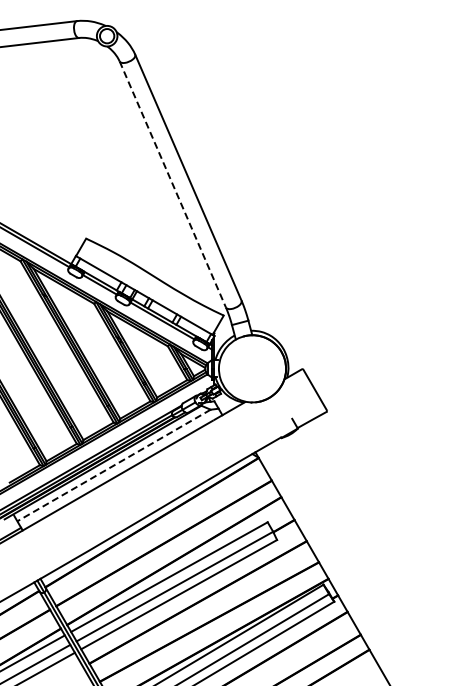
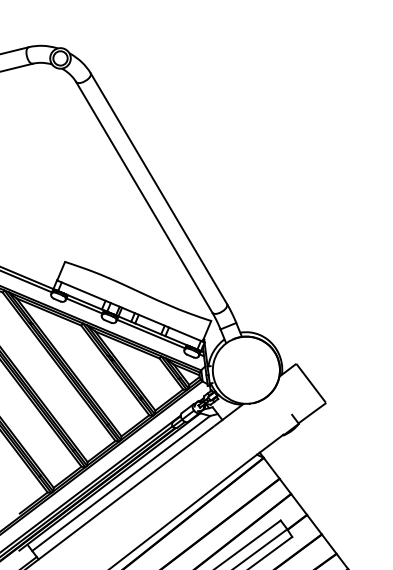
line: (173, 184) -> (144, 197), dashed -> solid
line: (114, 465) -> (121, 483), dashed -> solid

